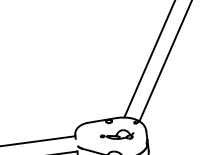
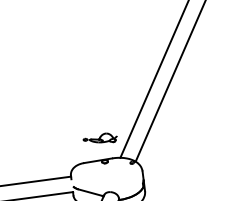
part: (116, 134) -> (99, 137), moved

